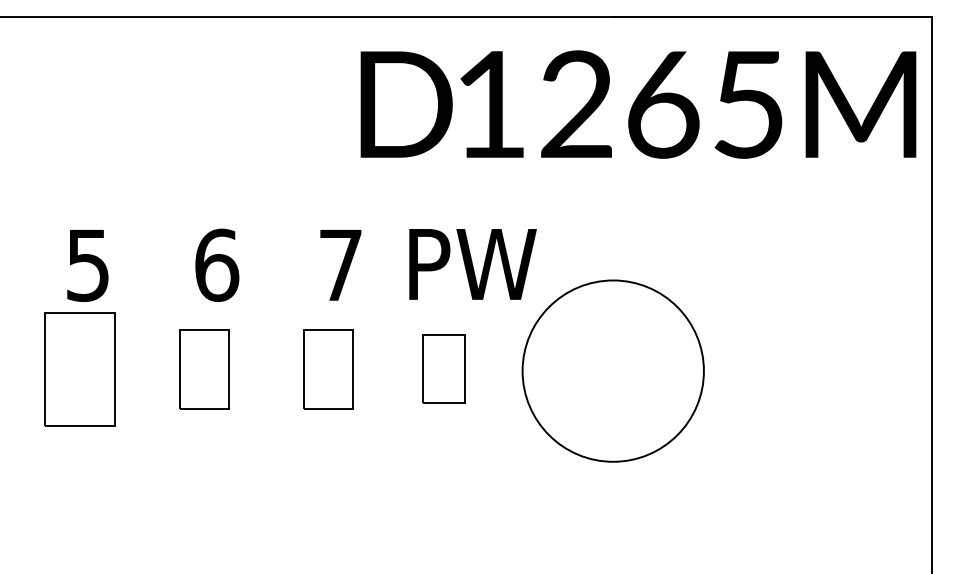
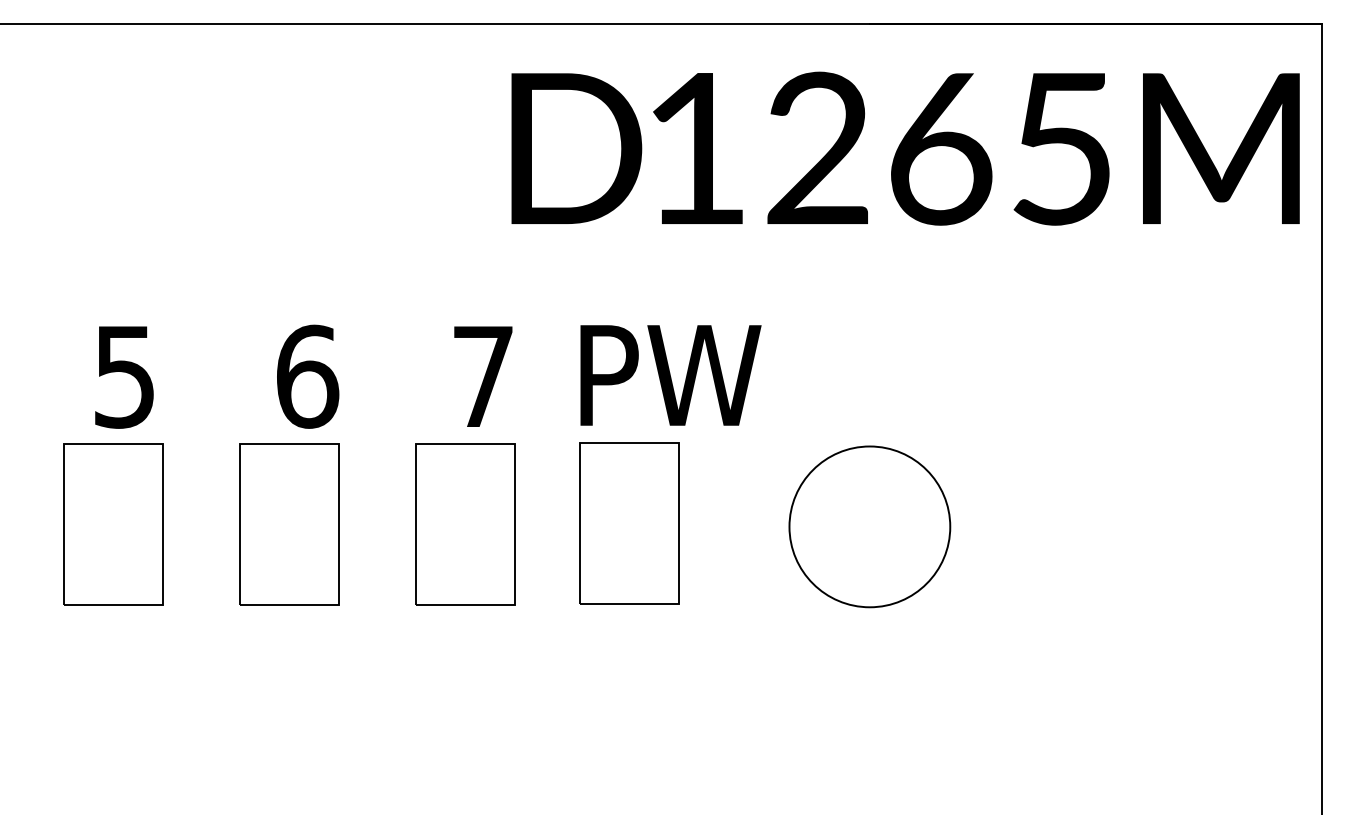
part: (443, 368) -> (629, 523), size x1.67
part: (204, 369) -> (289, 524), size x1.43
part: (328, 369) -> (465, 524), size x1.43
circle: (613, 370) -> (869, 526), size x0.62

